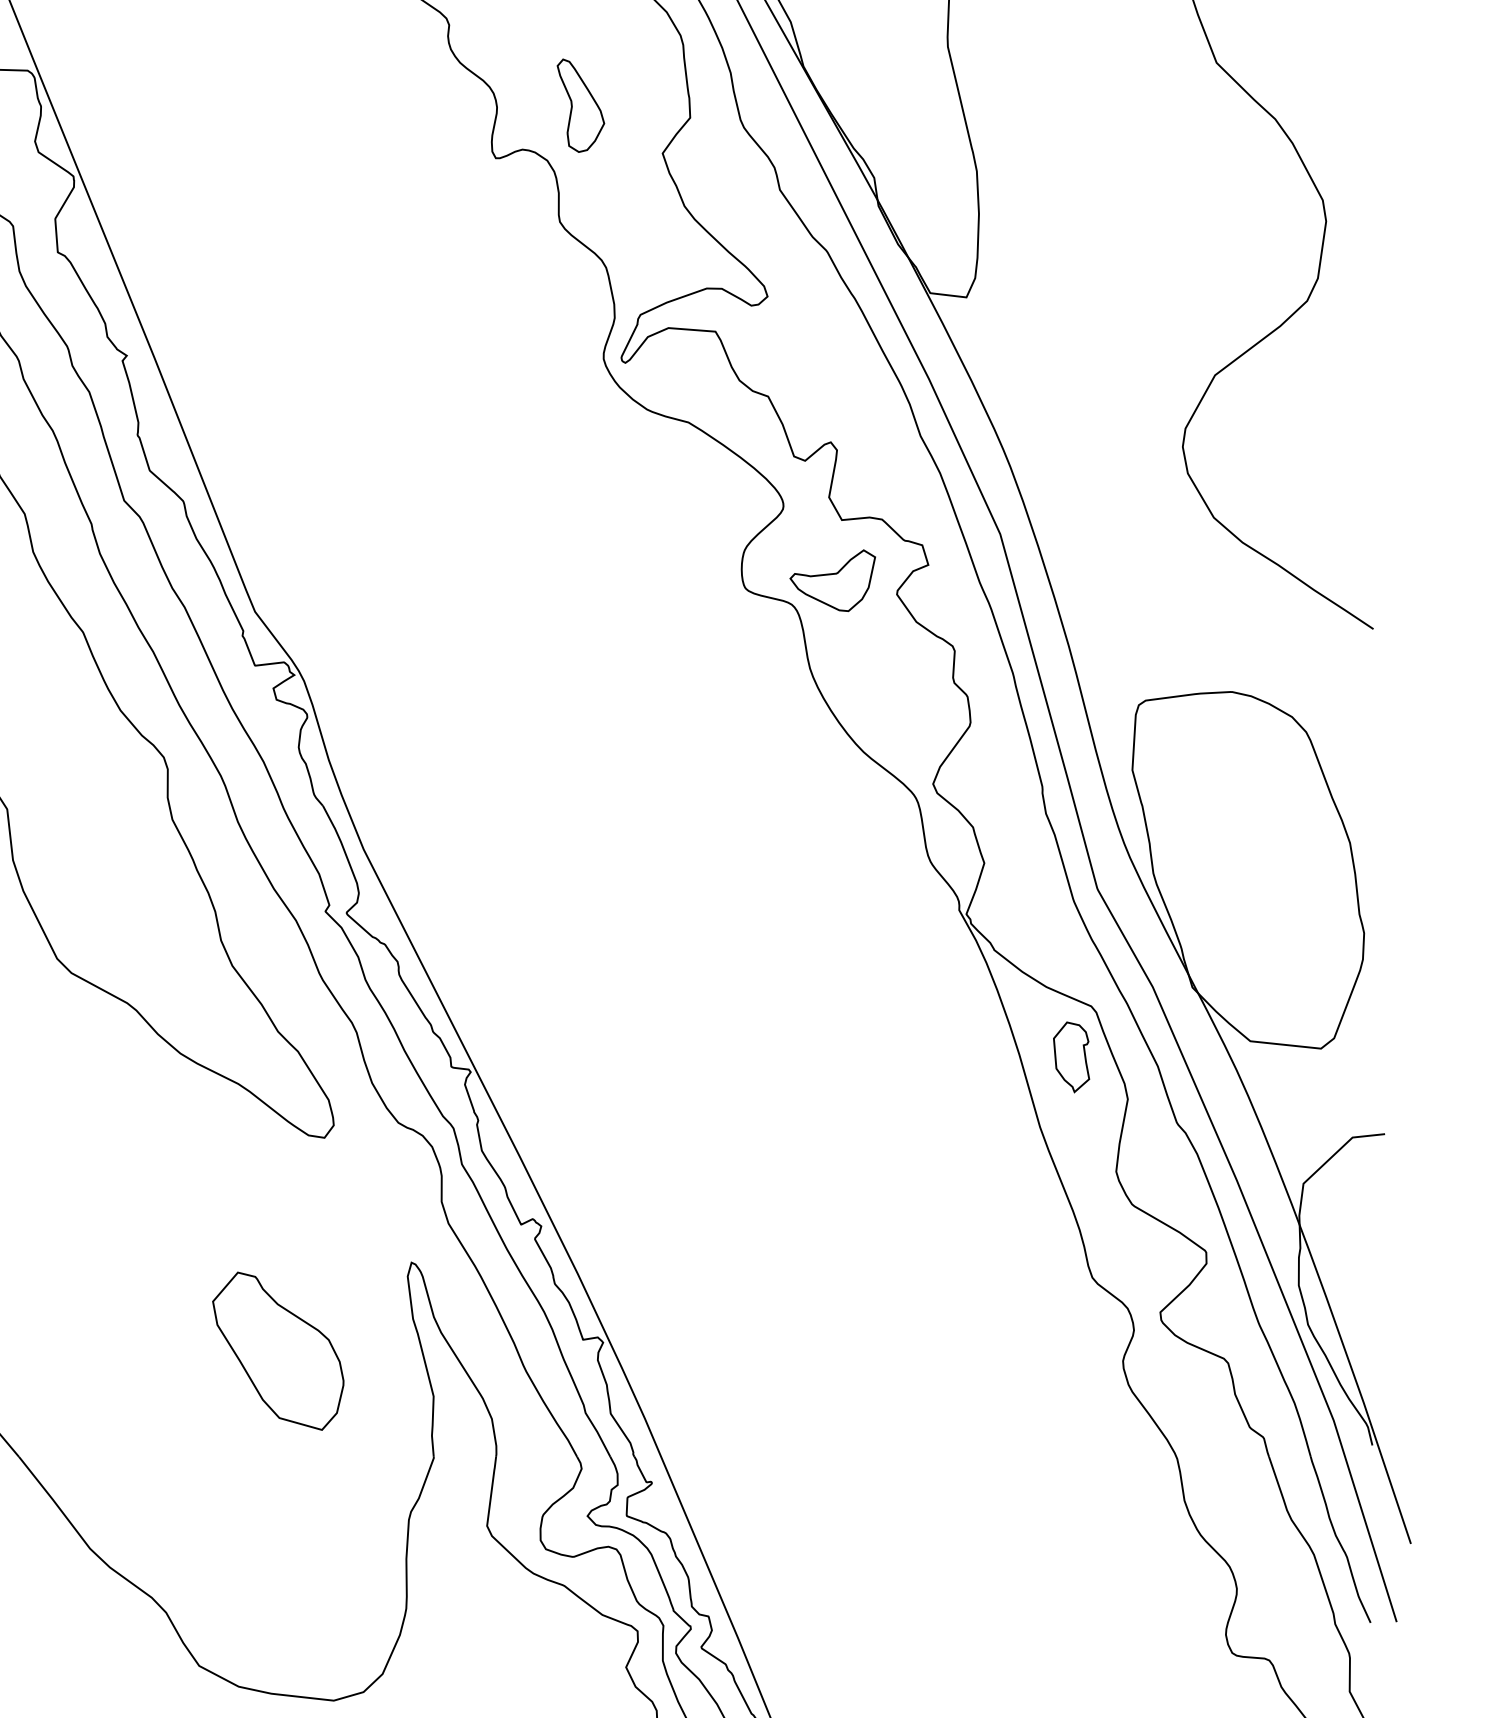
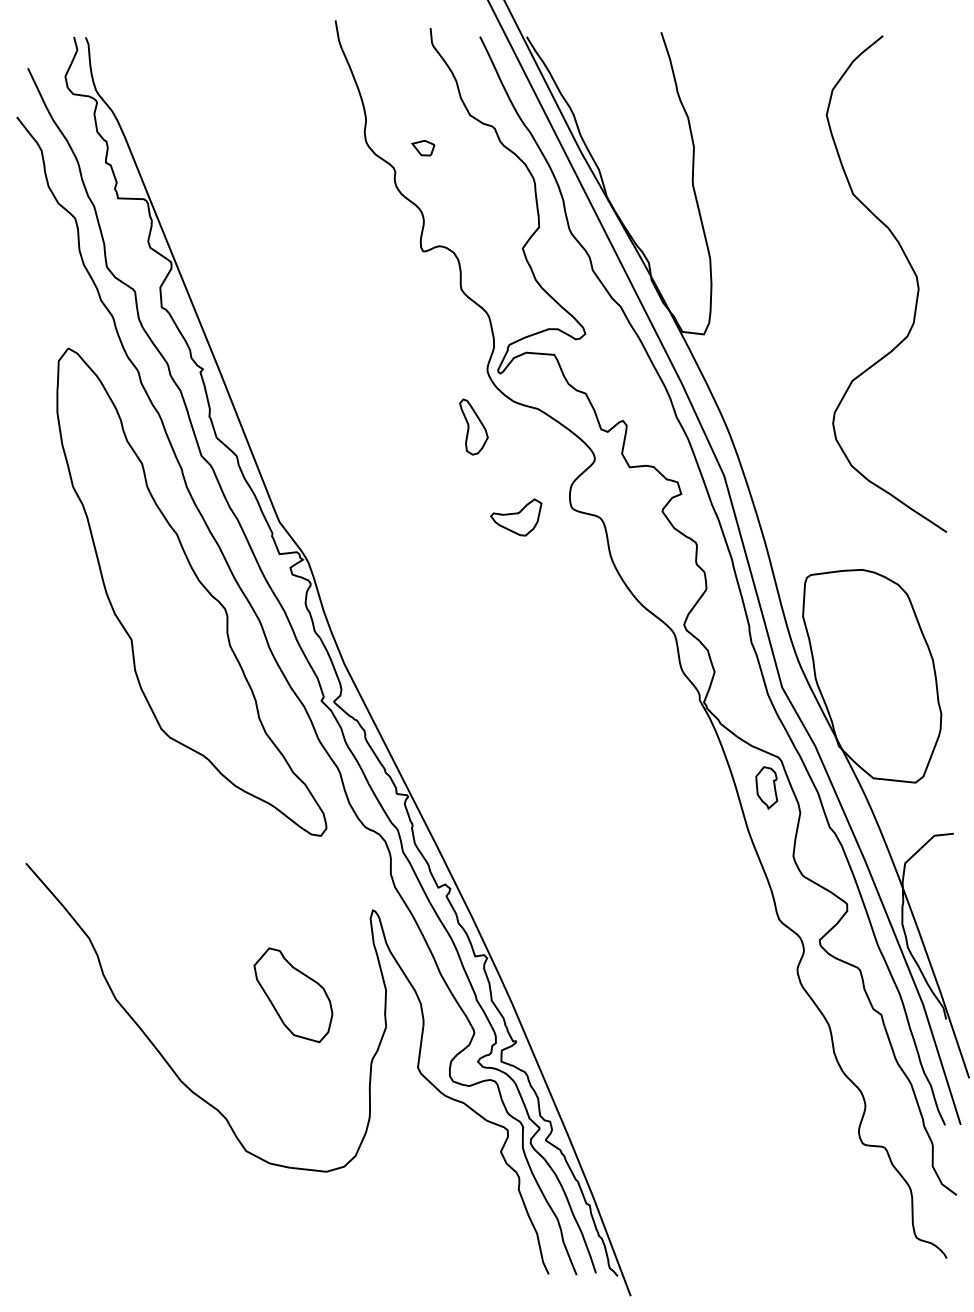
part: (580, 104) -> (473, 426), moved
part: (833, 580) -> (516, 517), moved
part: (278, 1351) -> (293, 995), moved

